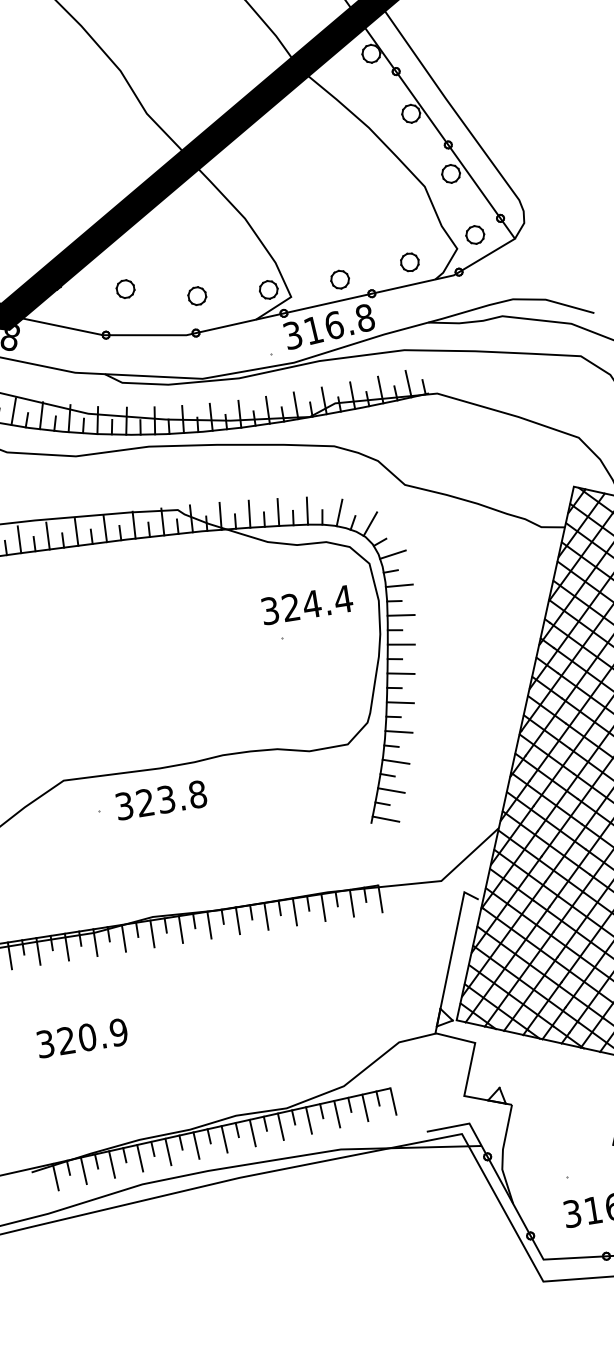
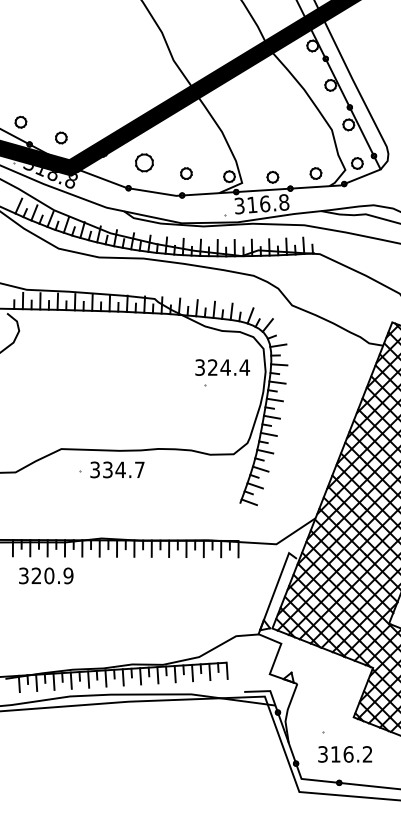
part: (125, 288) -> (144, 162), size x1.6
text: (170, 798) -> (123, 469), 323.8 -> 334.7
text: (82, 1037) -> (46, 575), moved

